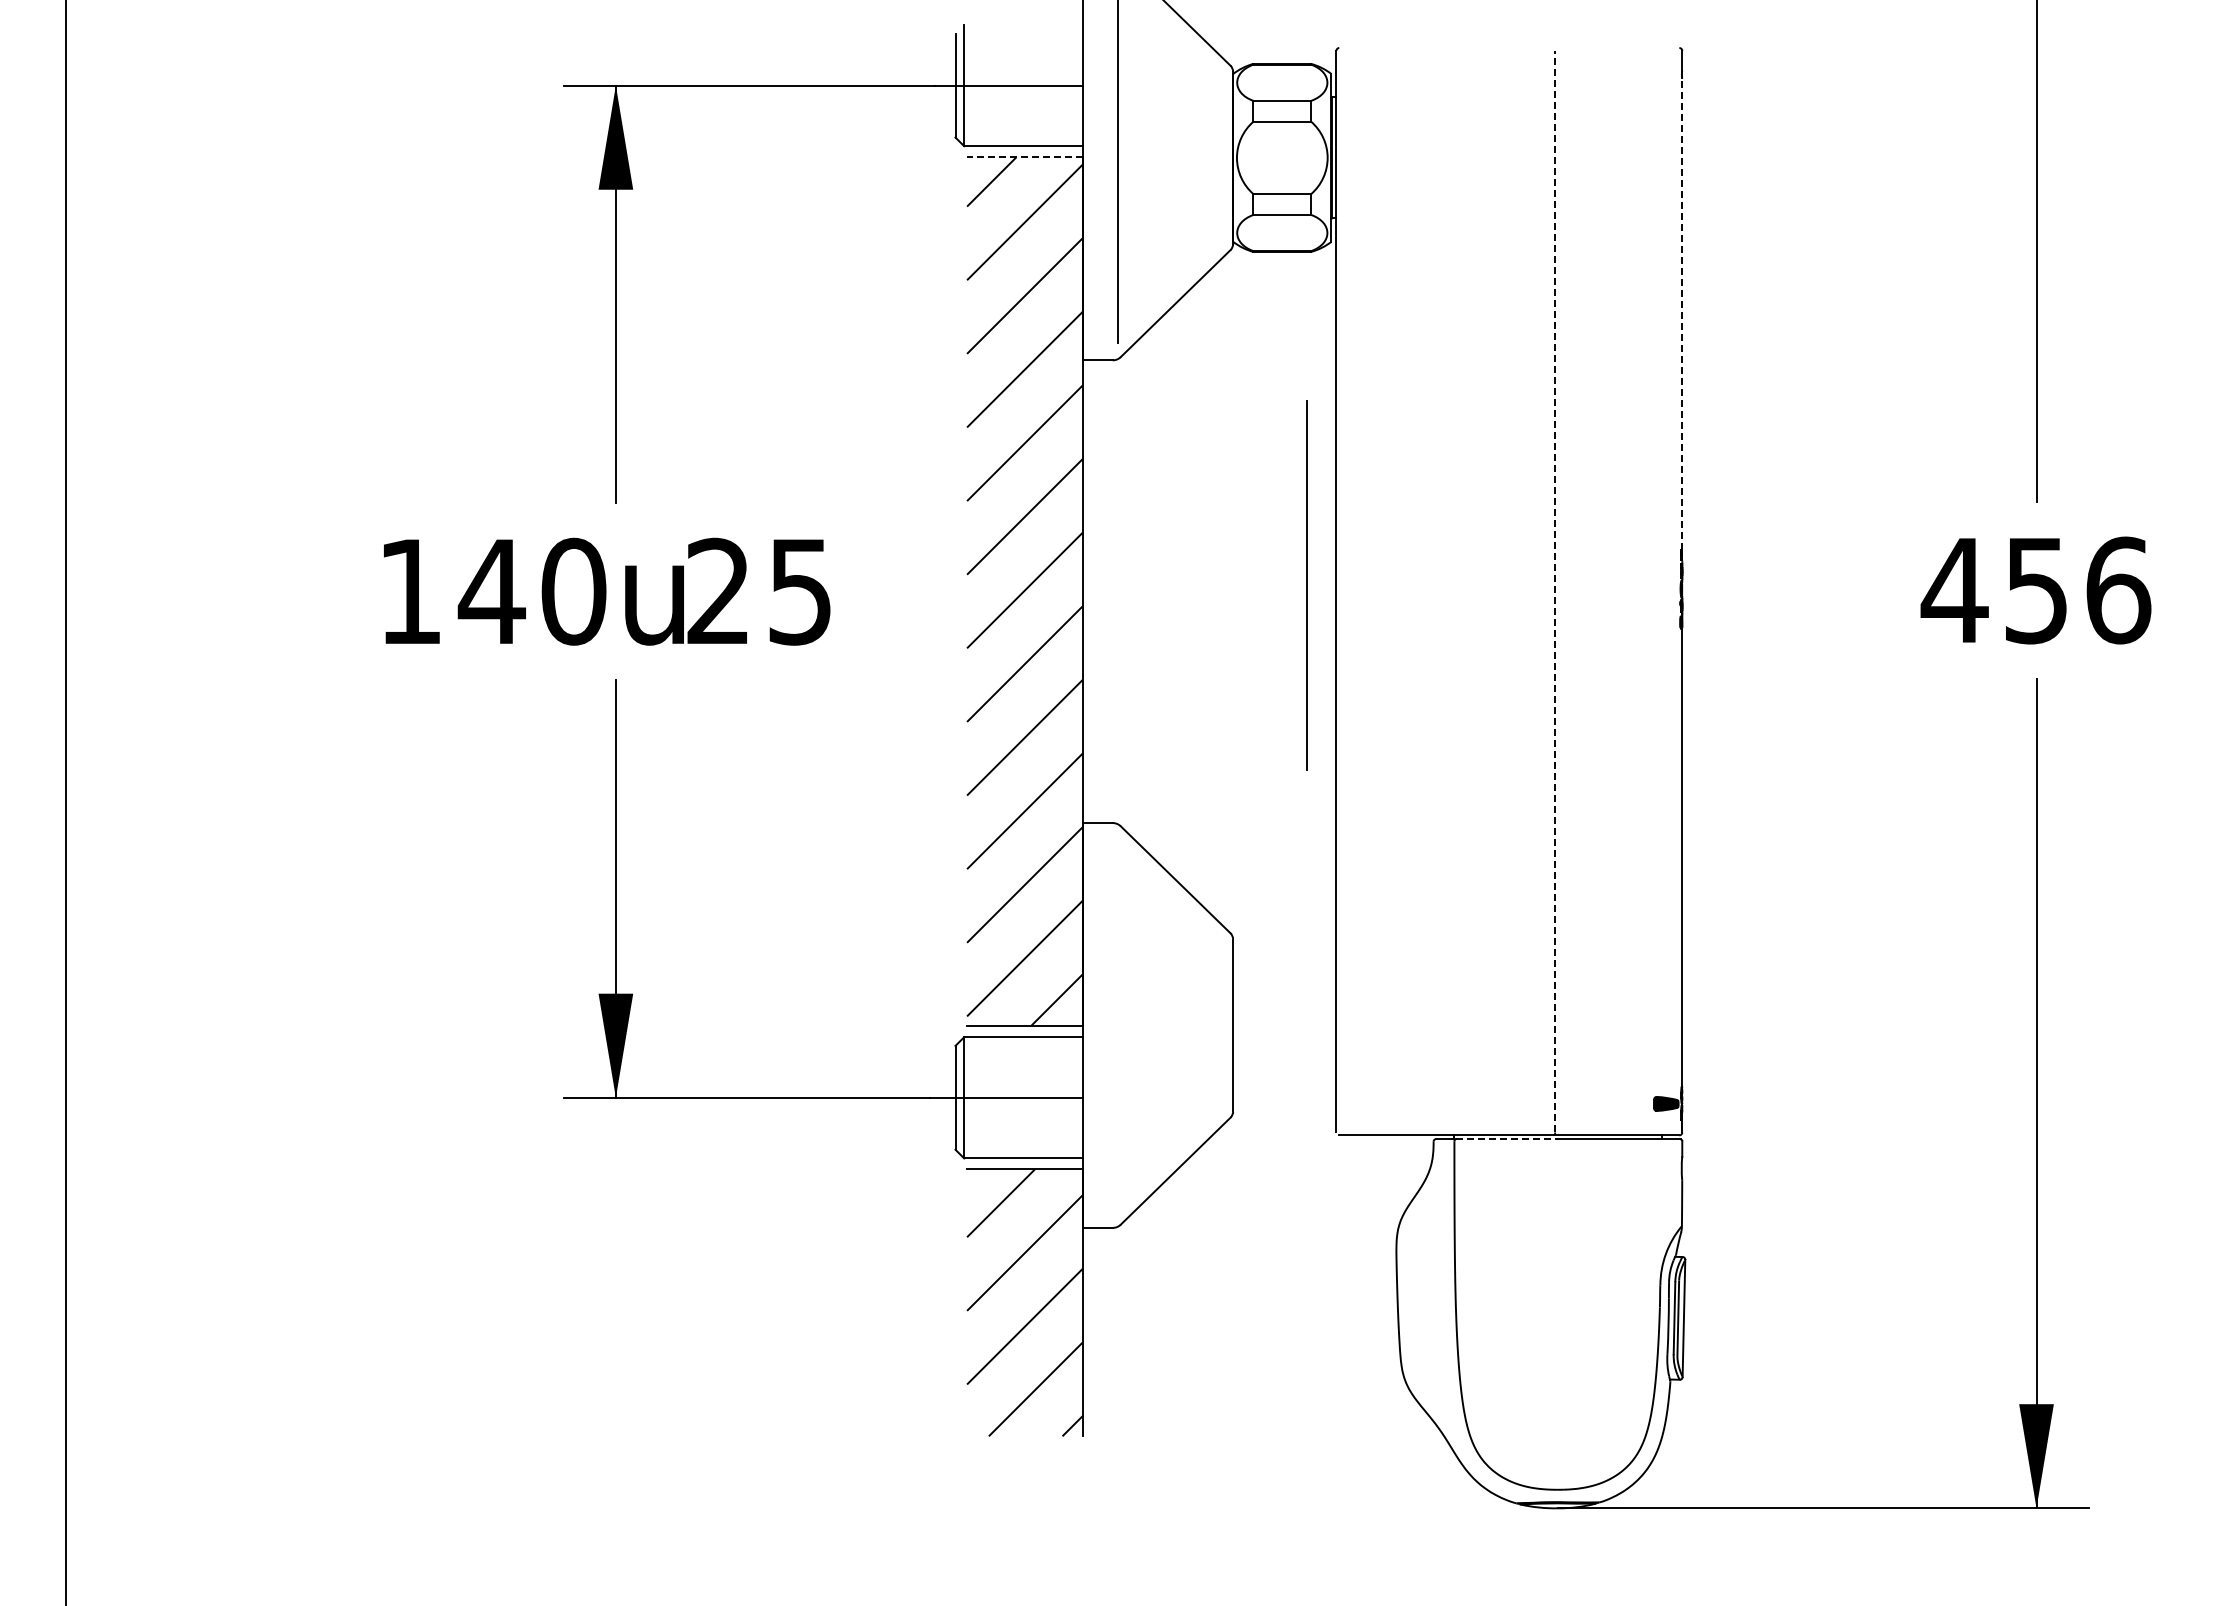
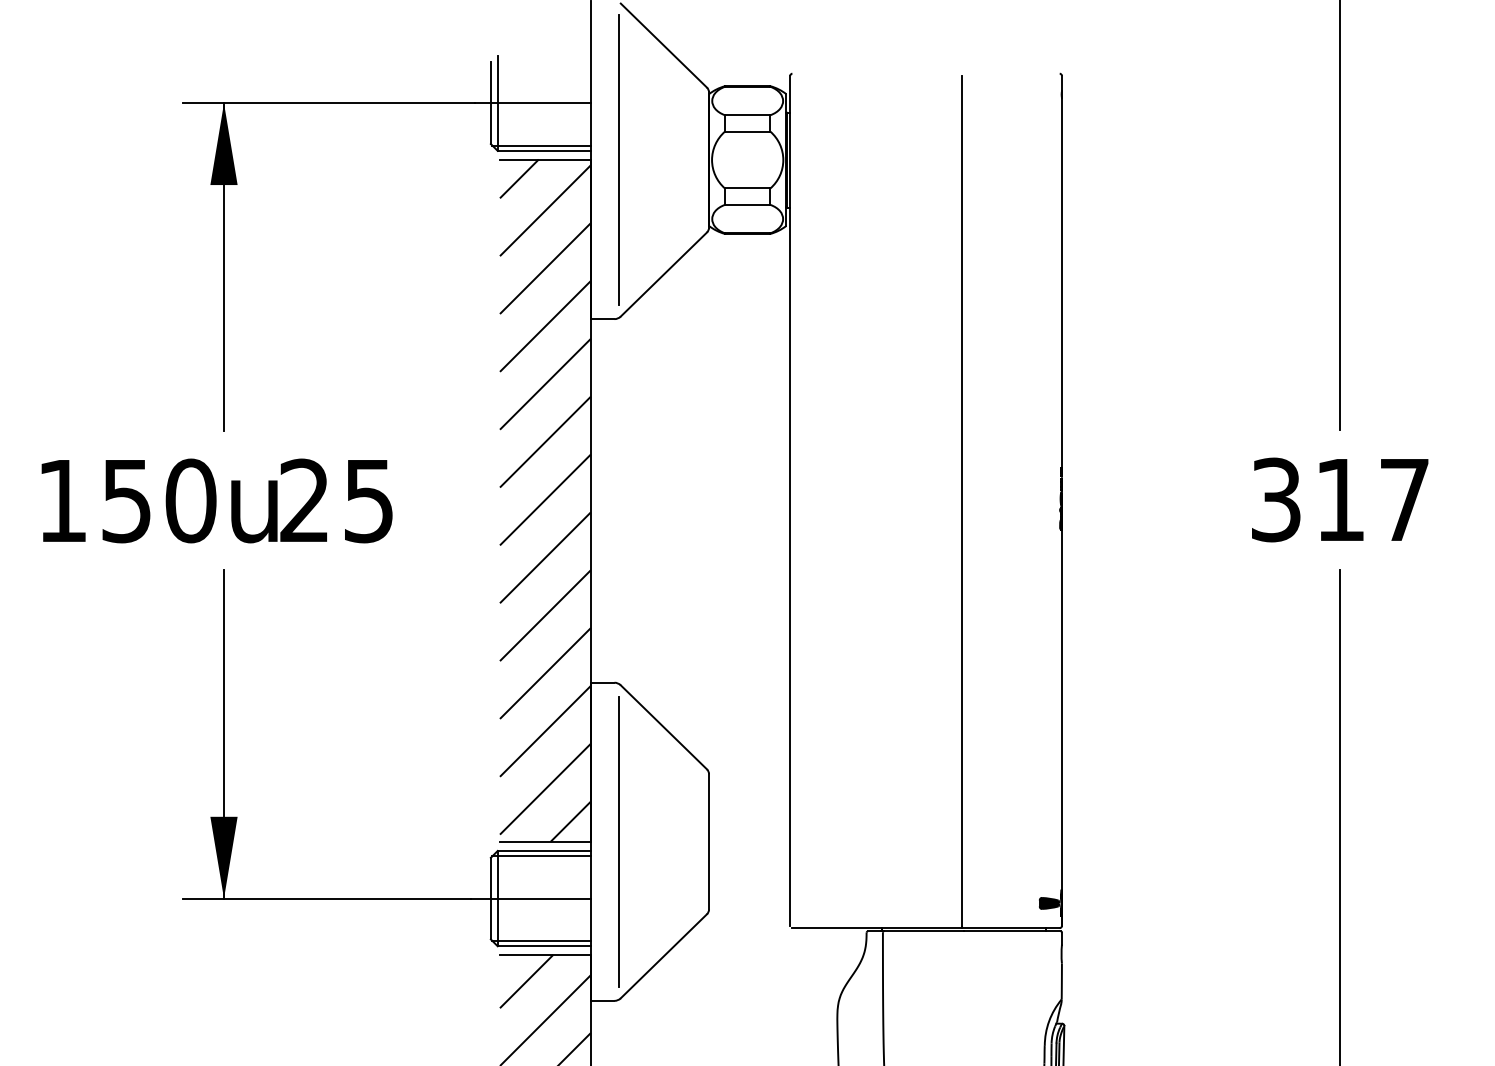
line: (1019, 139) -> (541, 145), added
line: (1024, 157) -> (545, 159), dashed -> solid
line: (1682, 318) -> (1062, 286), dashed -> solid
line: (1306, 585) -> (618, 841), moved
text: (2035, 590) -> (1339, 499), 456 -> 317
line: (1555, 591) -> (962, 500), dashed -> solid
text: (491, 592) -> (126, 501), 140 -> 150
line: (1019, 1044) -> (541, 856), added
line: (1507, 1139) -> (924, 931), dashed -> solid
line: (1019, 1151) -> (541, 940), added

